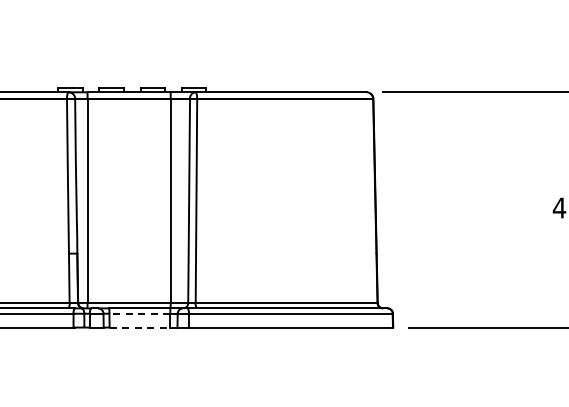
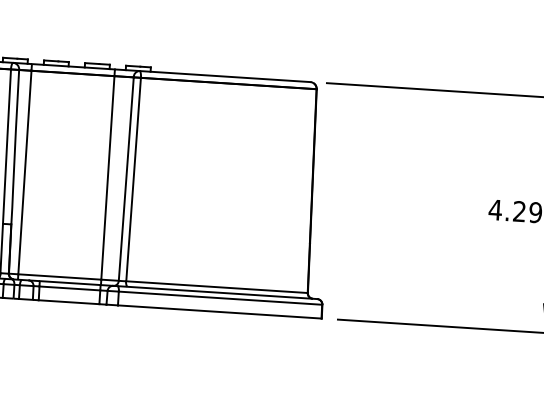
line: (139, 313) -> (69, 288), dashed -> solid
line: (140, 327) -> (69, 302), dashed -> solid

